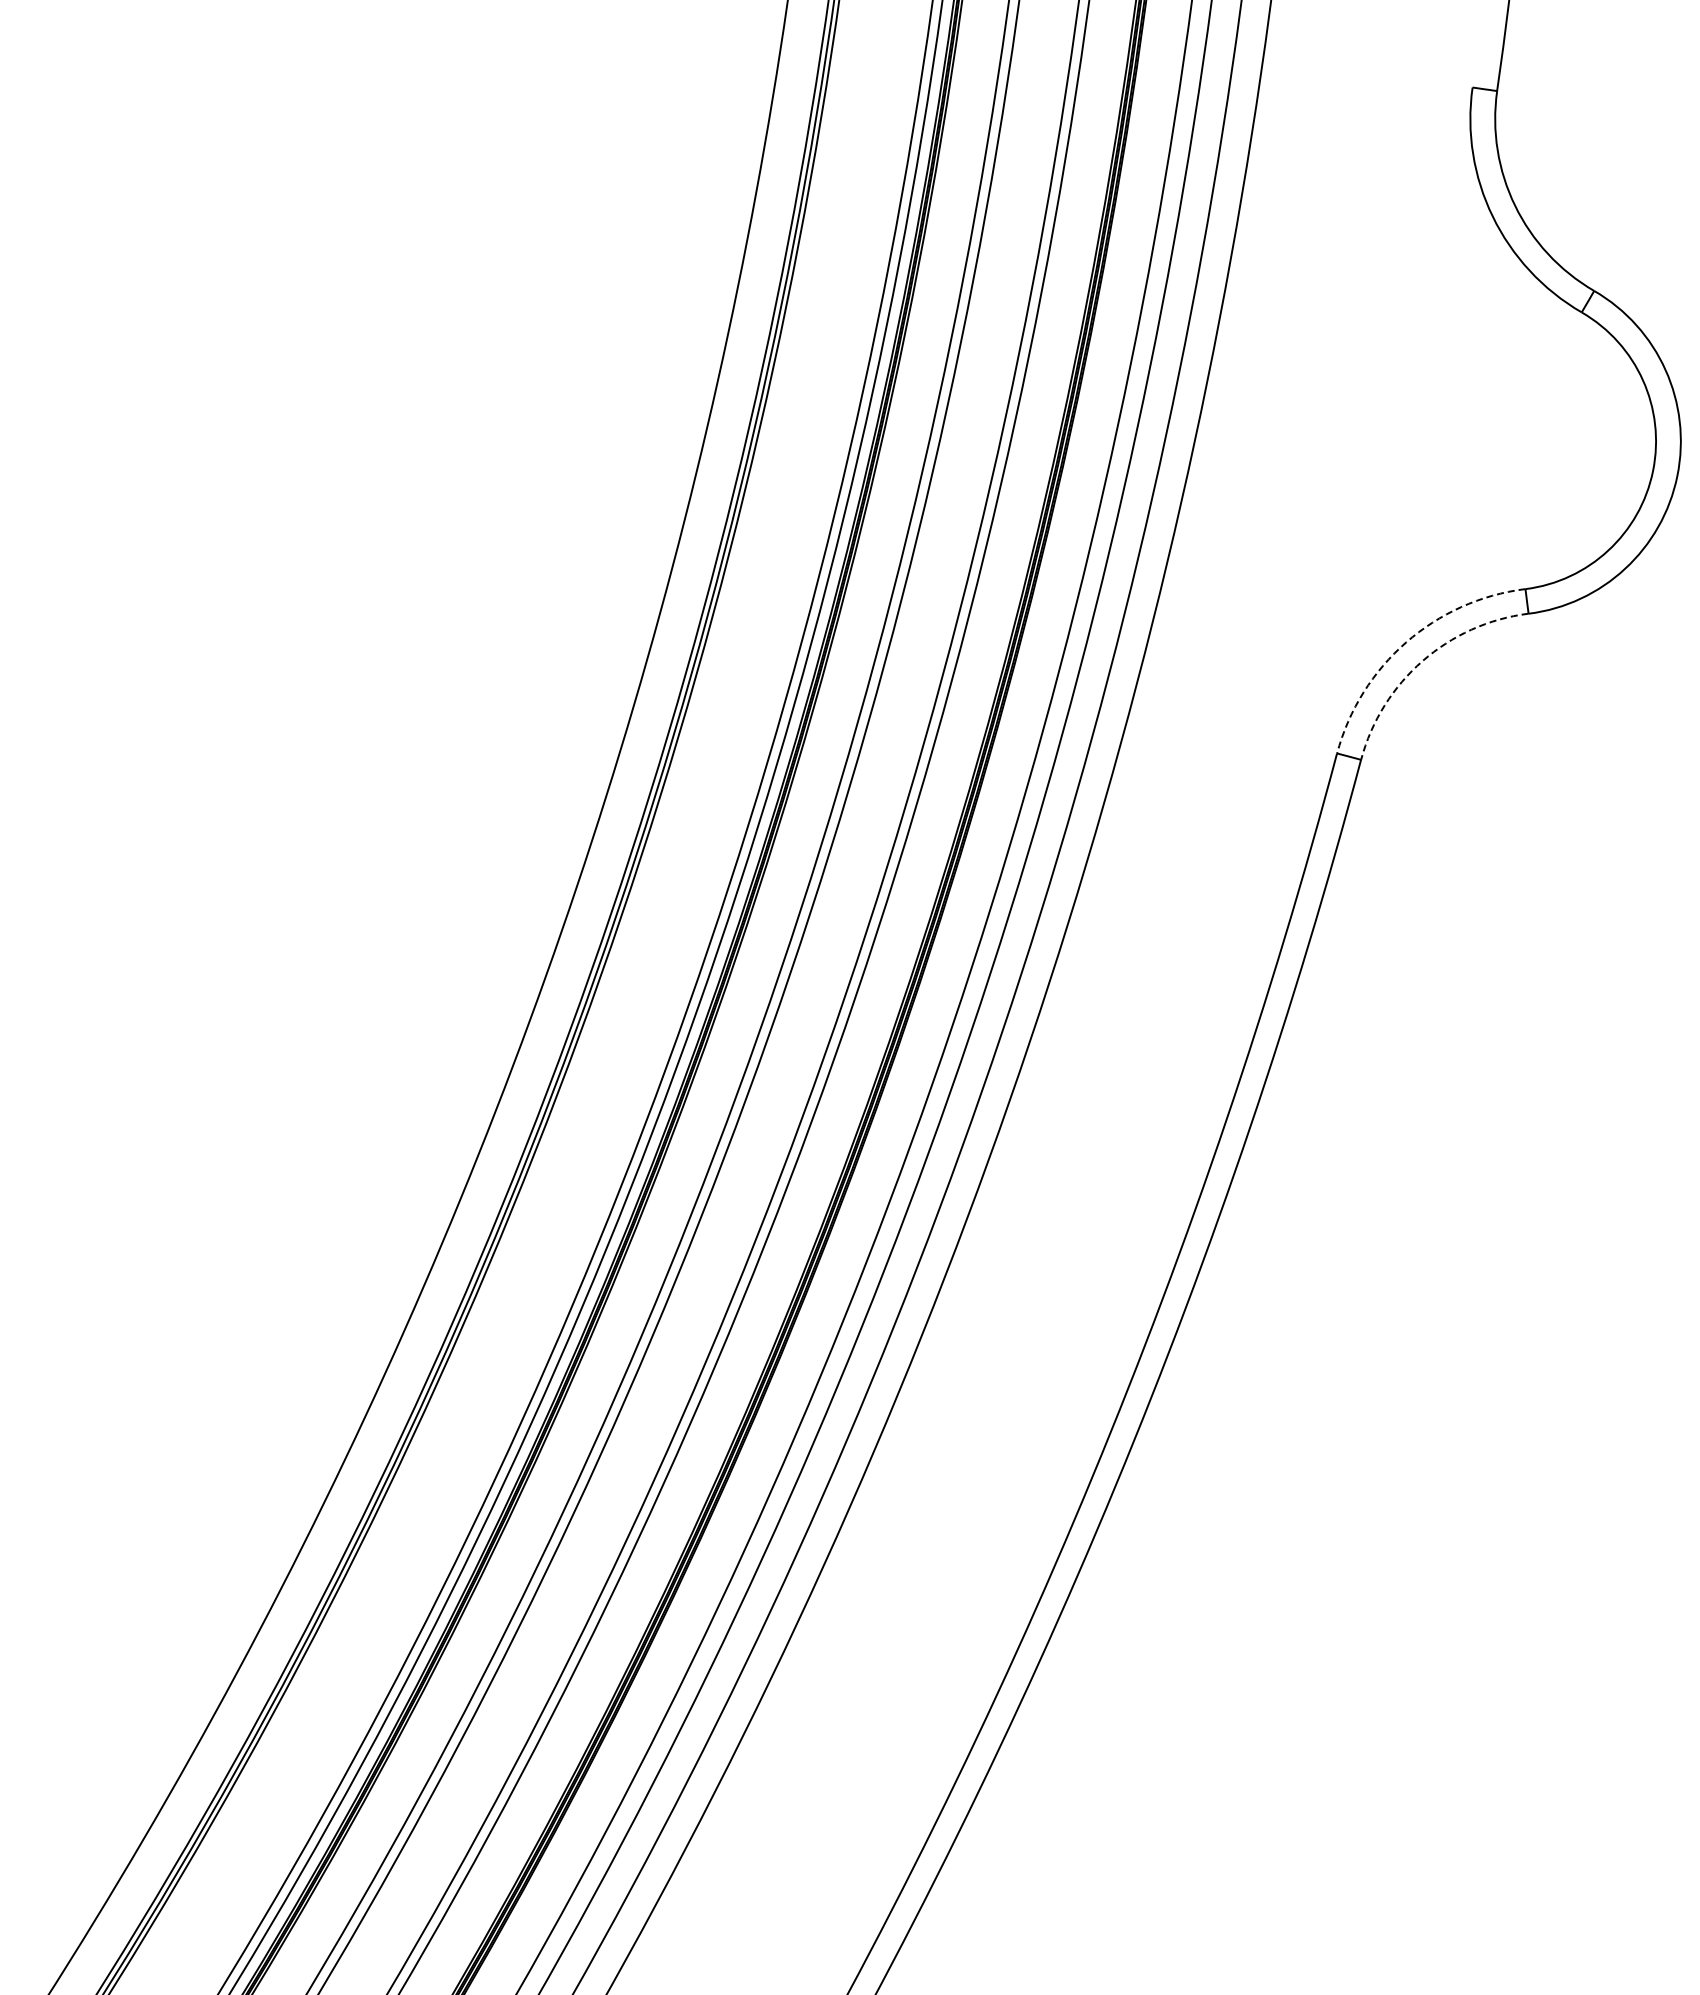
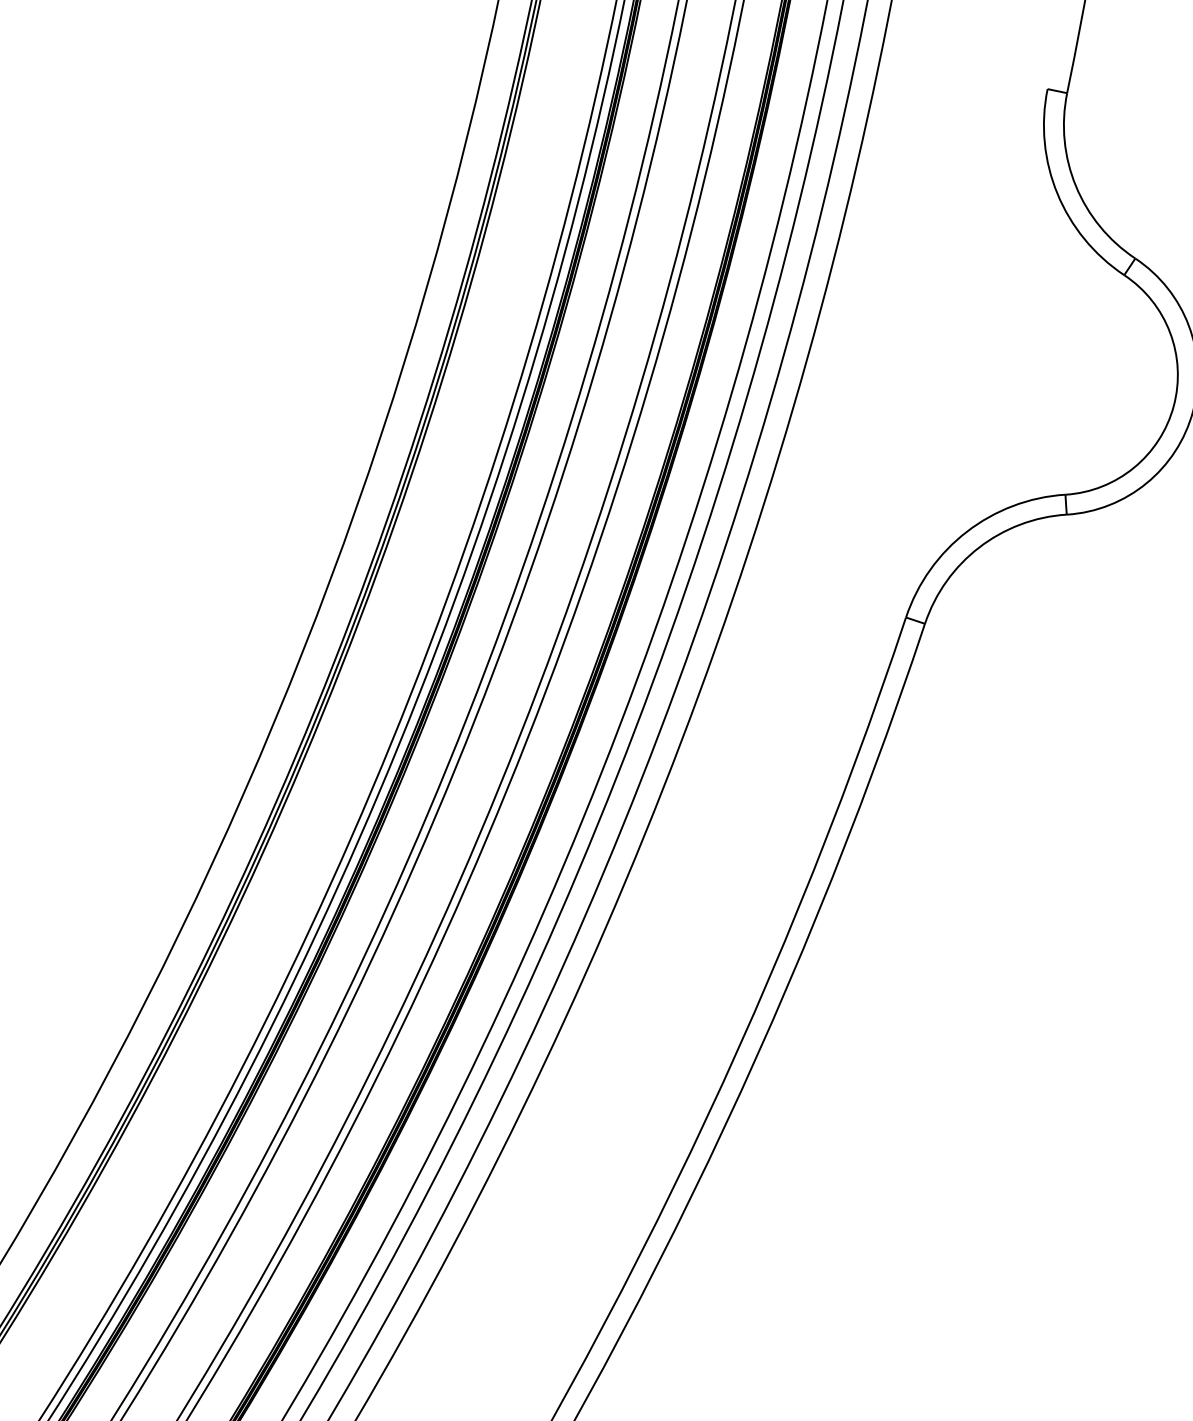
arc: (1406, 642) -> (967, 531), dashed -> solid
arc: (1422, 661) -> (979, 547), dashed -> solid

